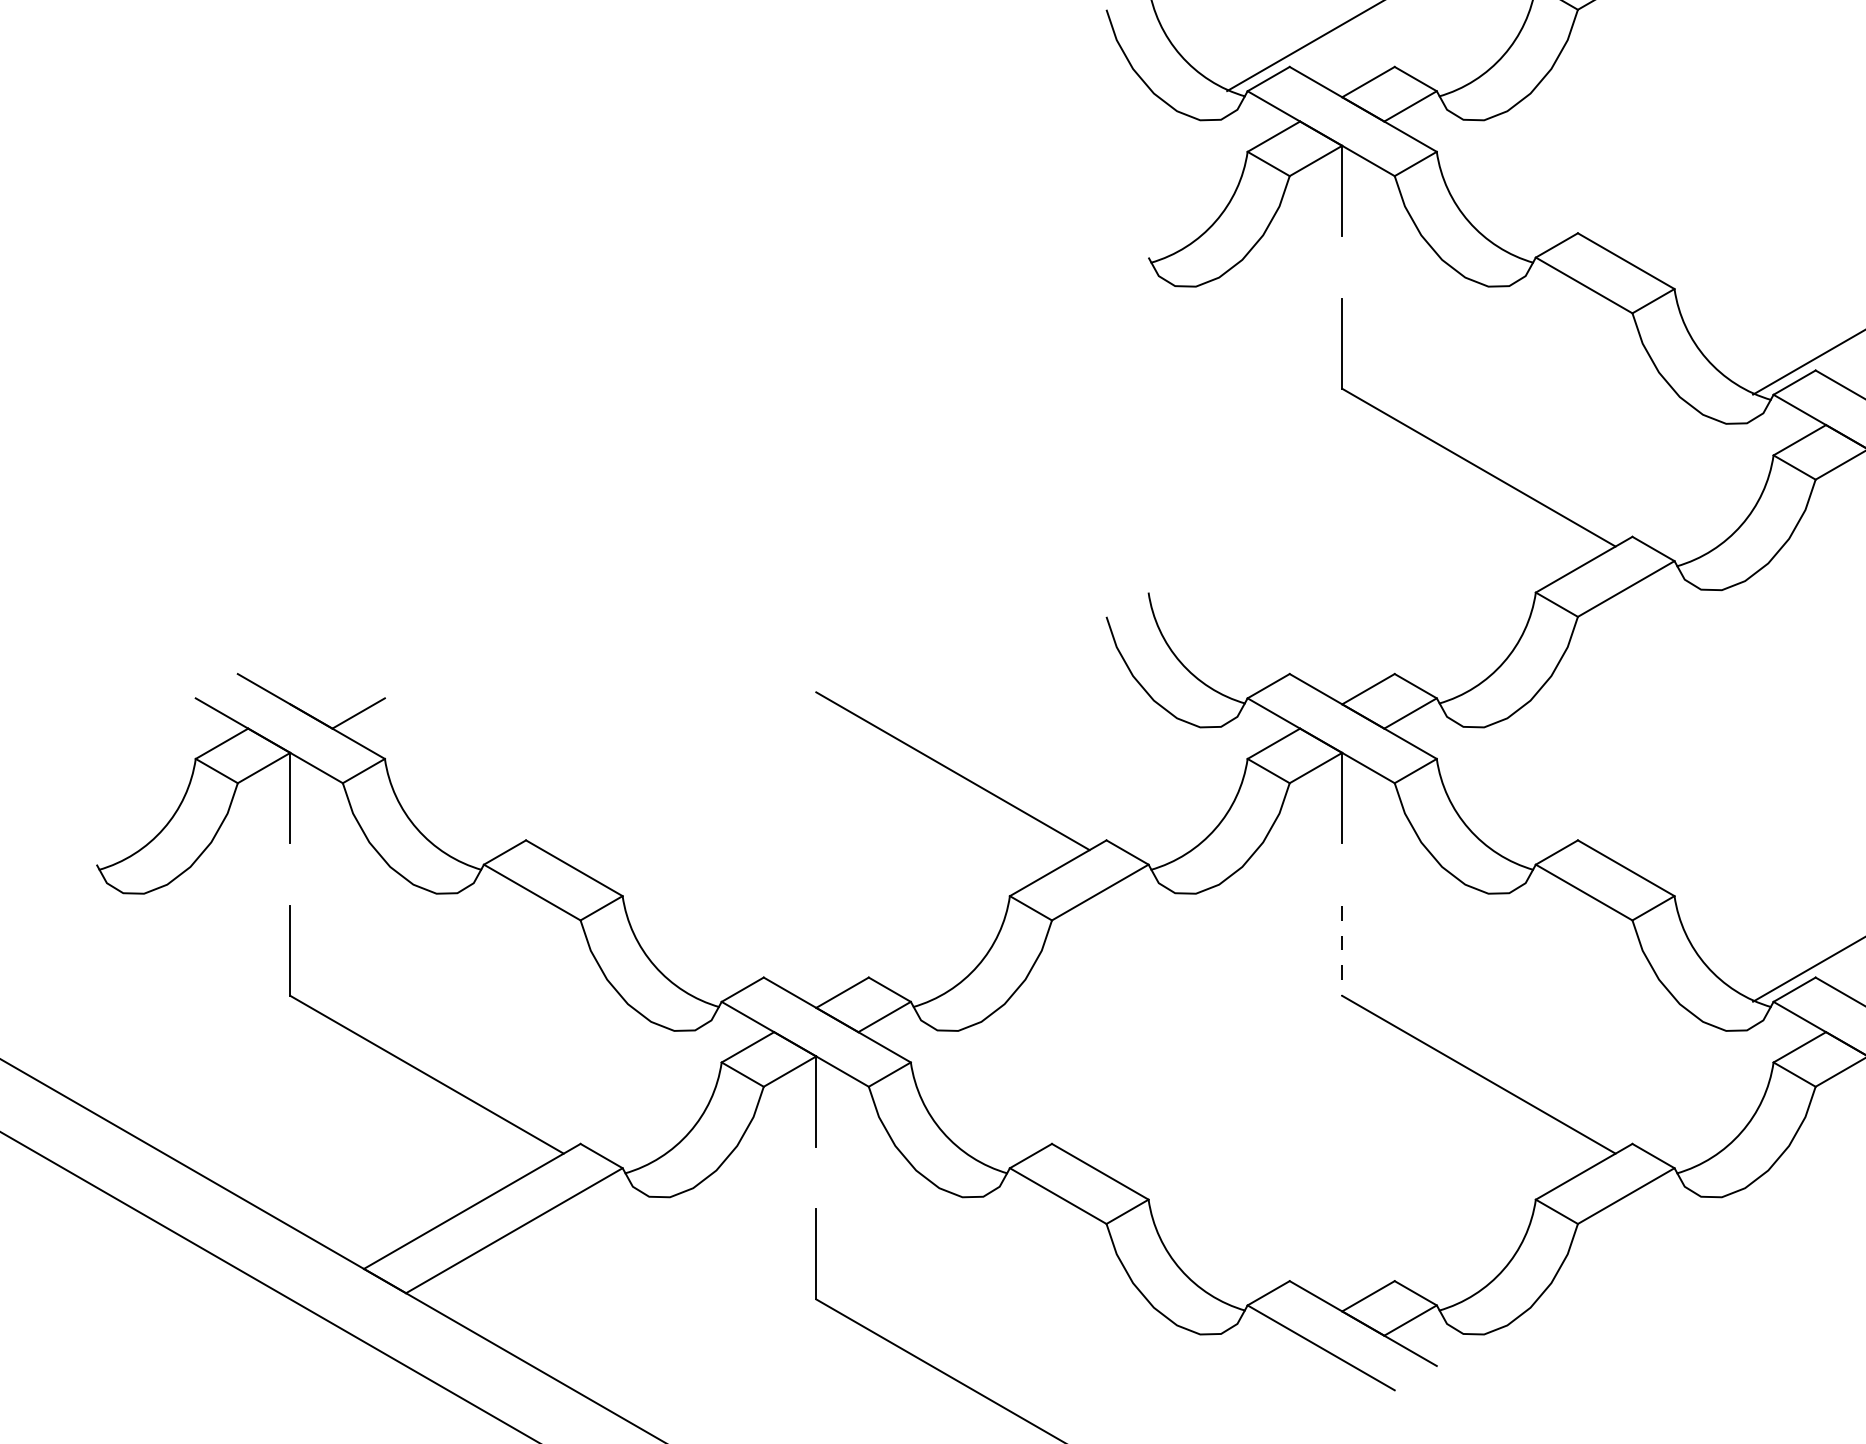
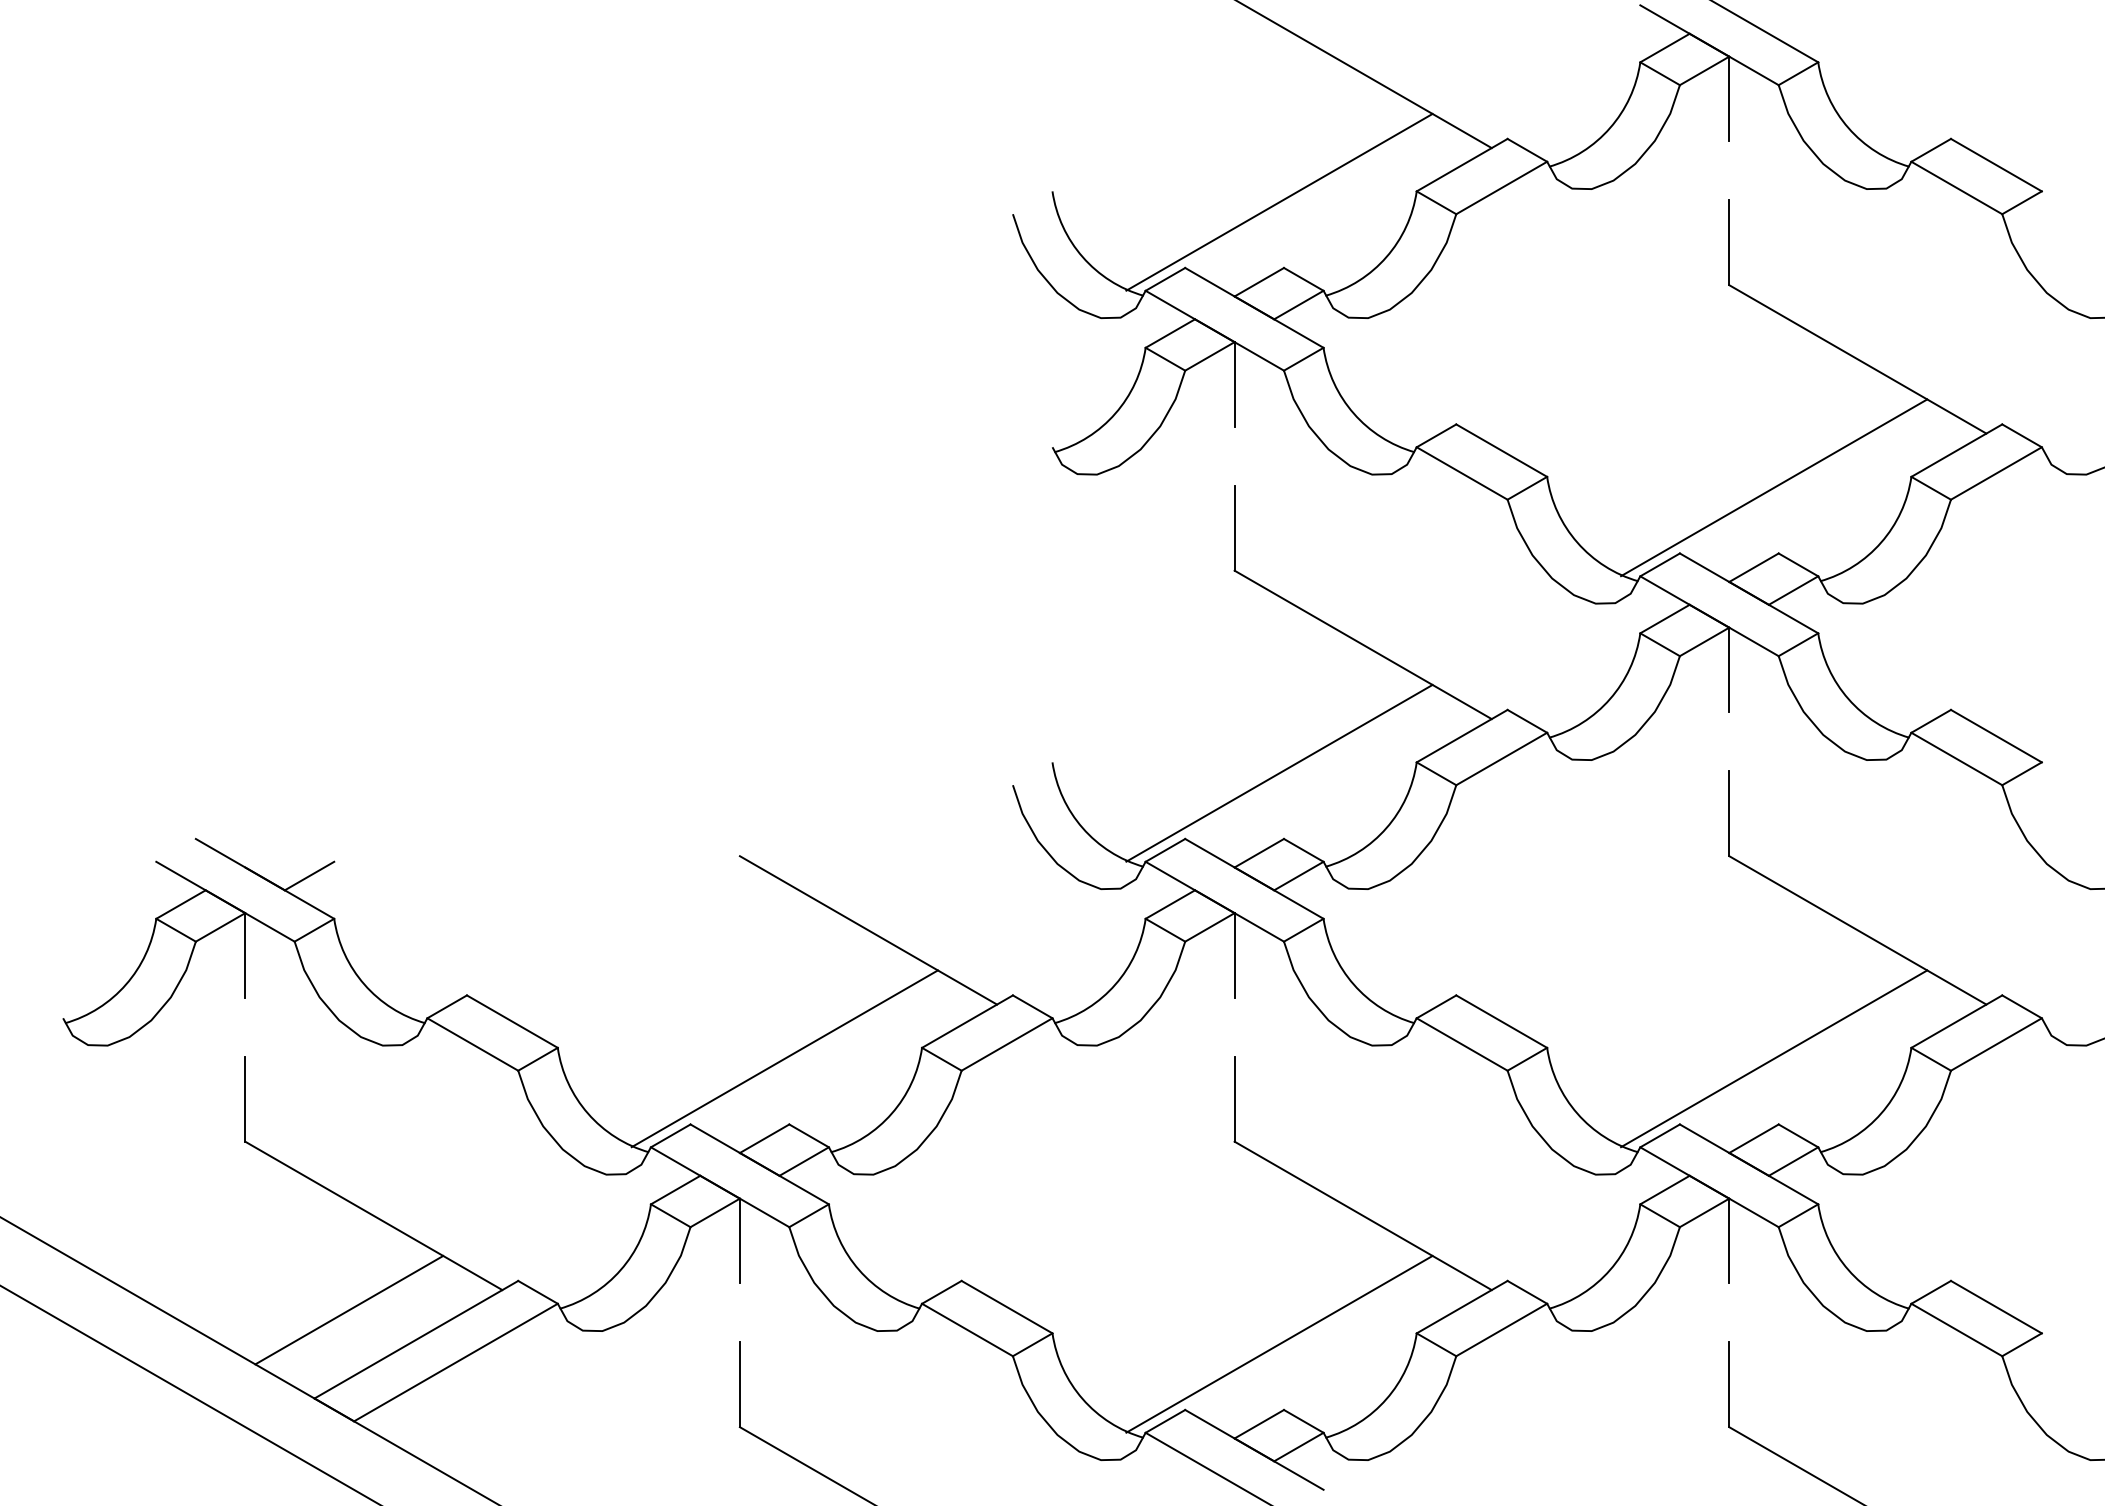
line: (1389, 603) -> (1279, 772), added
line: (863, 907) -> (784, 1058), added
line: (1342, 951) -> (1234, 1099), dashed -> solid
line: (401, 1174) -> (349, 1309), added
line: (1389, 1210) -> (1279, 1343), added

